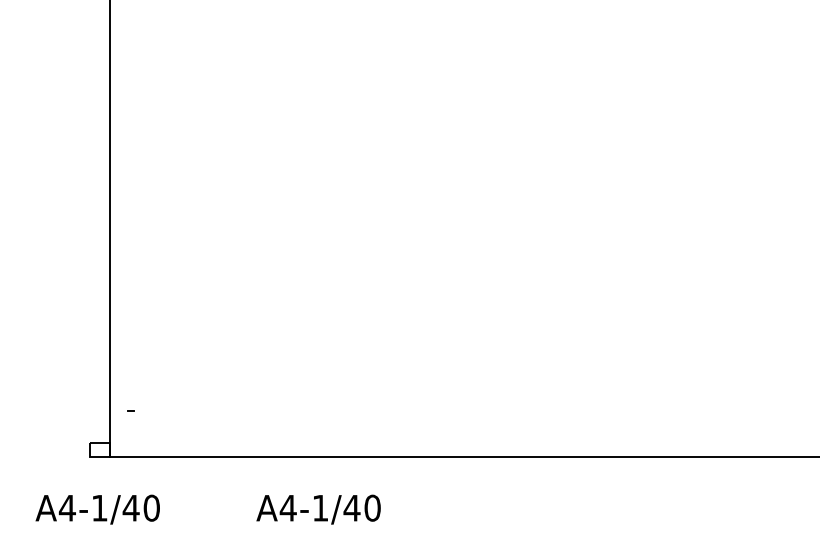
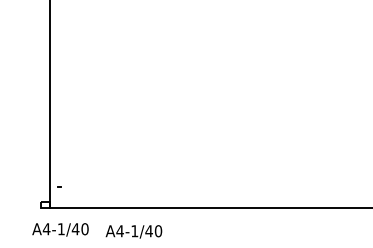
text: (97, 508) -> (60, 229), moved
text: (317, 508) -> (133, 231), moved

